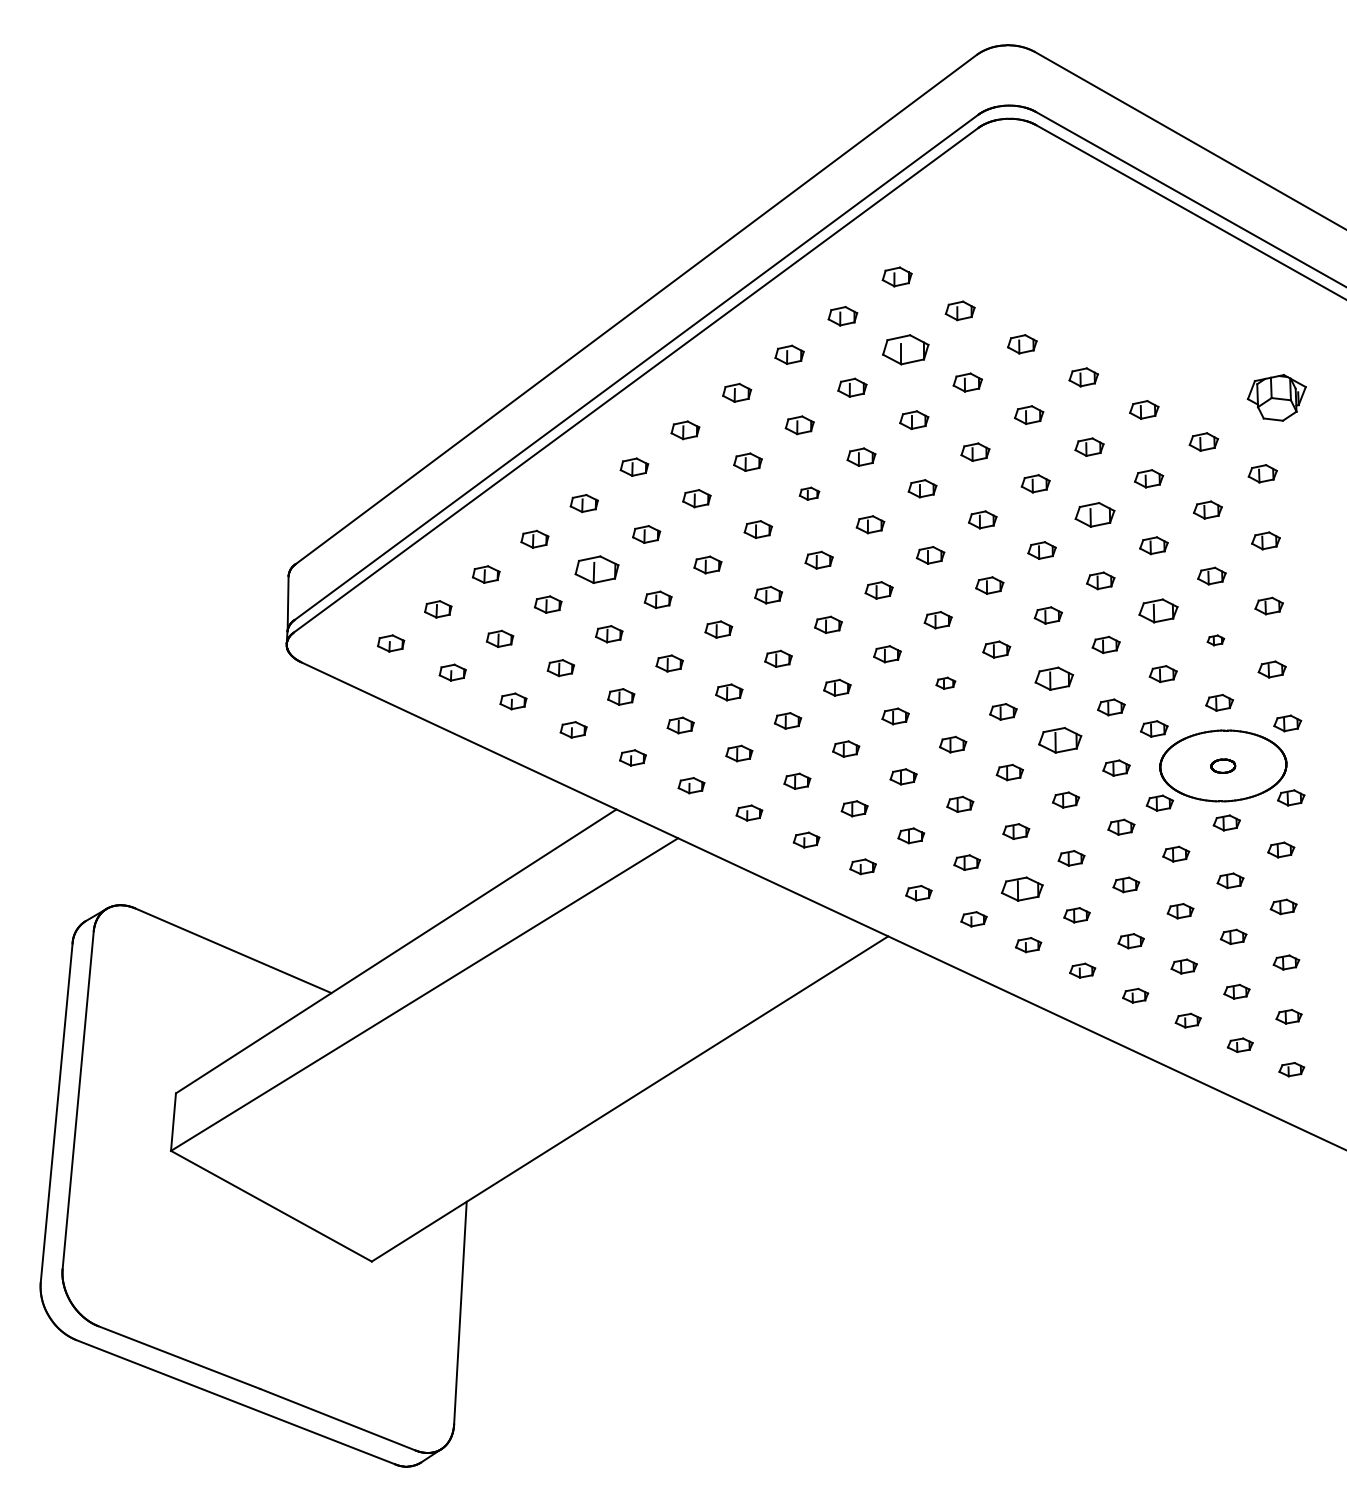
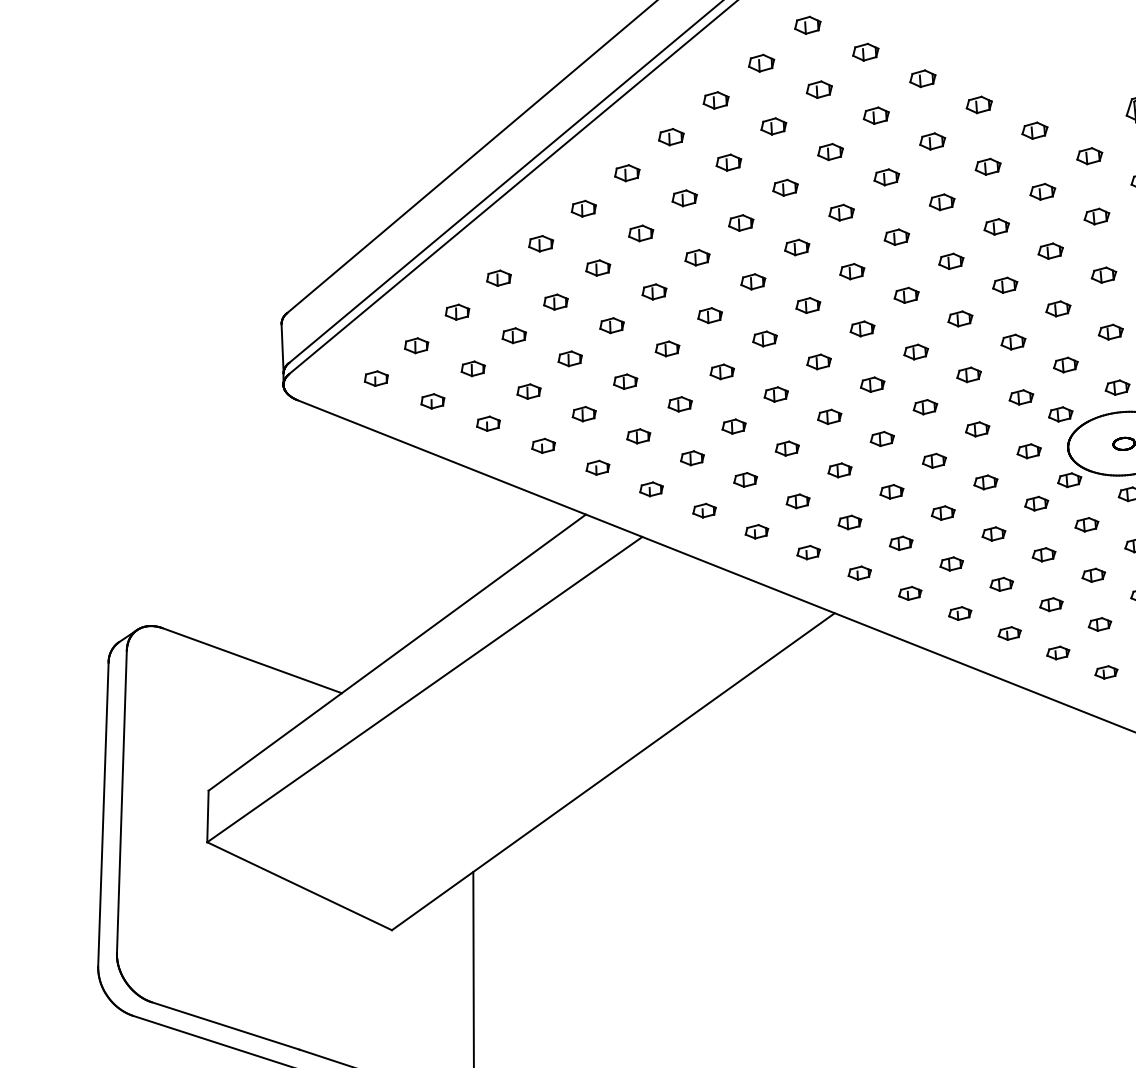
part: (905, 349) -> (819, 89), size x0.62
part: (809, 493) -> (741, 222), size x1.43
part: (1095, 514) -> (997, 226), size x0.71
part: (596, 569) -> (555, 301), size x0.62
part: (1158, 610) -> (1058, 308), size x0.71
part: (1215, 640) -> (1110, 332), size x1.67
part: (1054, 678) -> (969, 374), size x0.71
part: (945, 683) -> (872, 384), size x1.43
part: (1060, 739) -> (977, 428), size x0.62
part: (1022, 888) -> (951, 563), size x0.62

